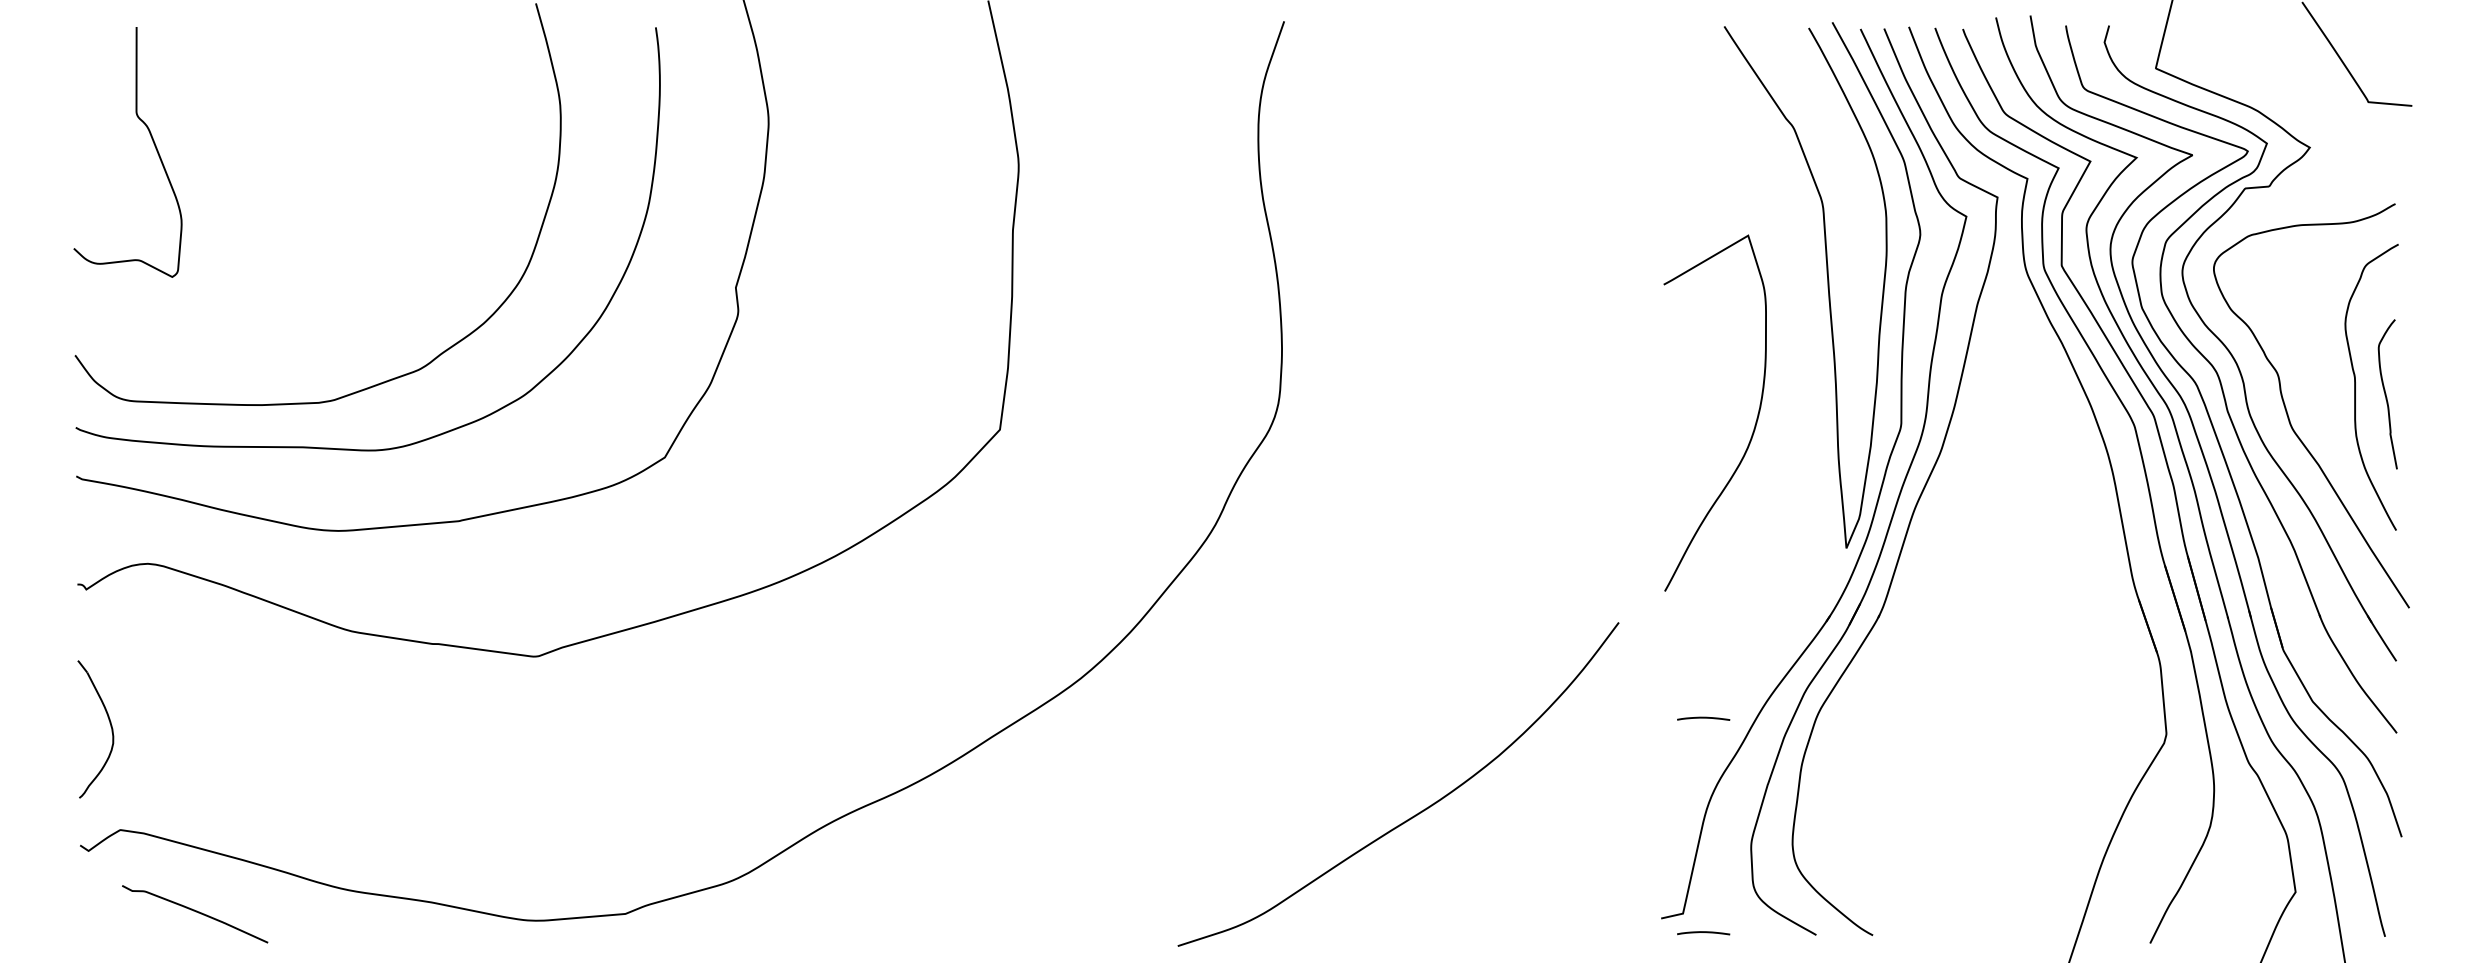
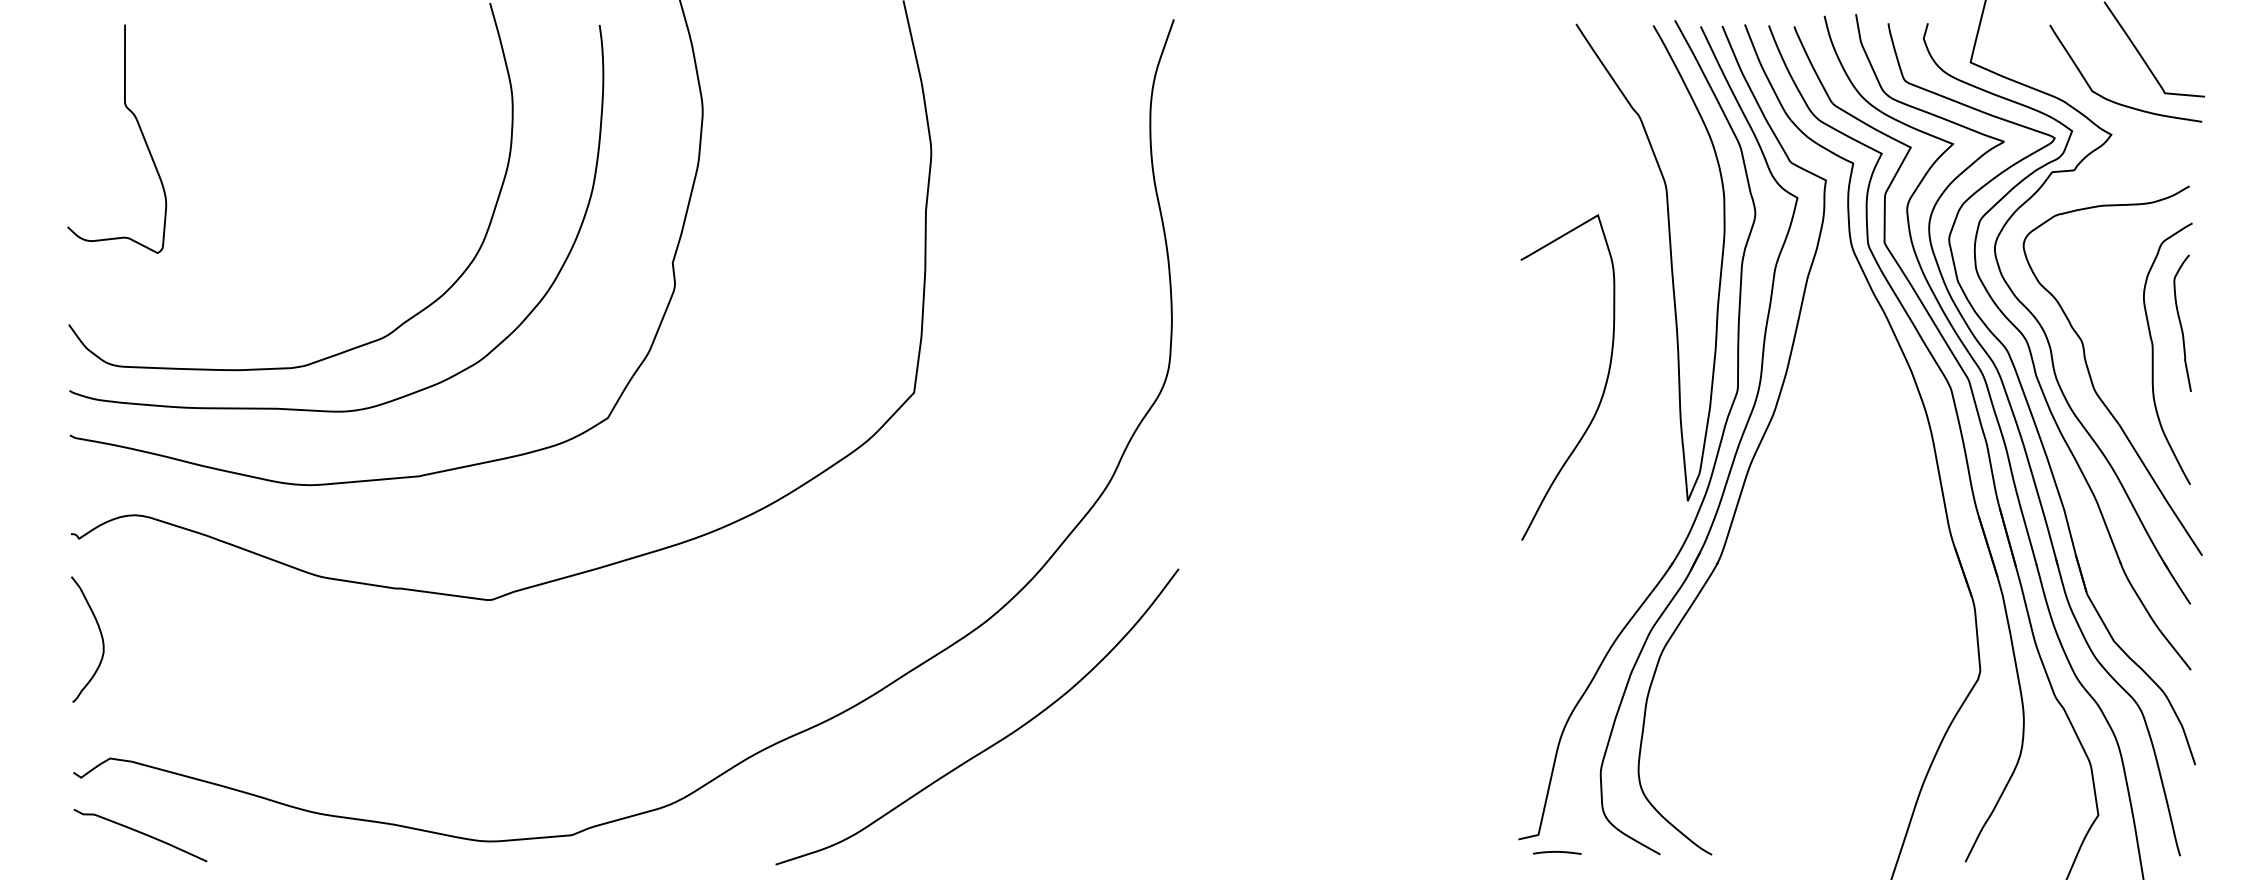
curve: (2314, 111) -> (2115, 101), added
curve: (2386, 393) -> (2181, 322), moved
curve: (1703, 718) -> (1557, 656), removed
part: (109, 724) -> (100, 635), moved
curve: (1418, 812) -> (995, 742), moved
curve: (195, 912) -> (140, 833), moved

